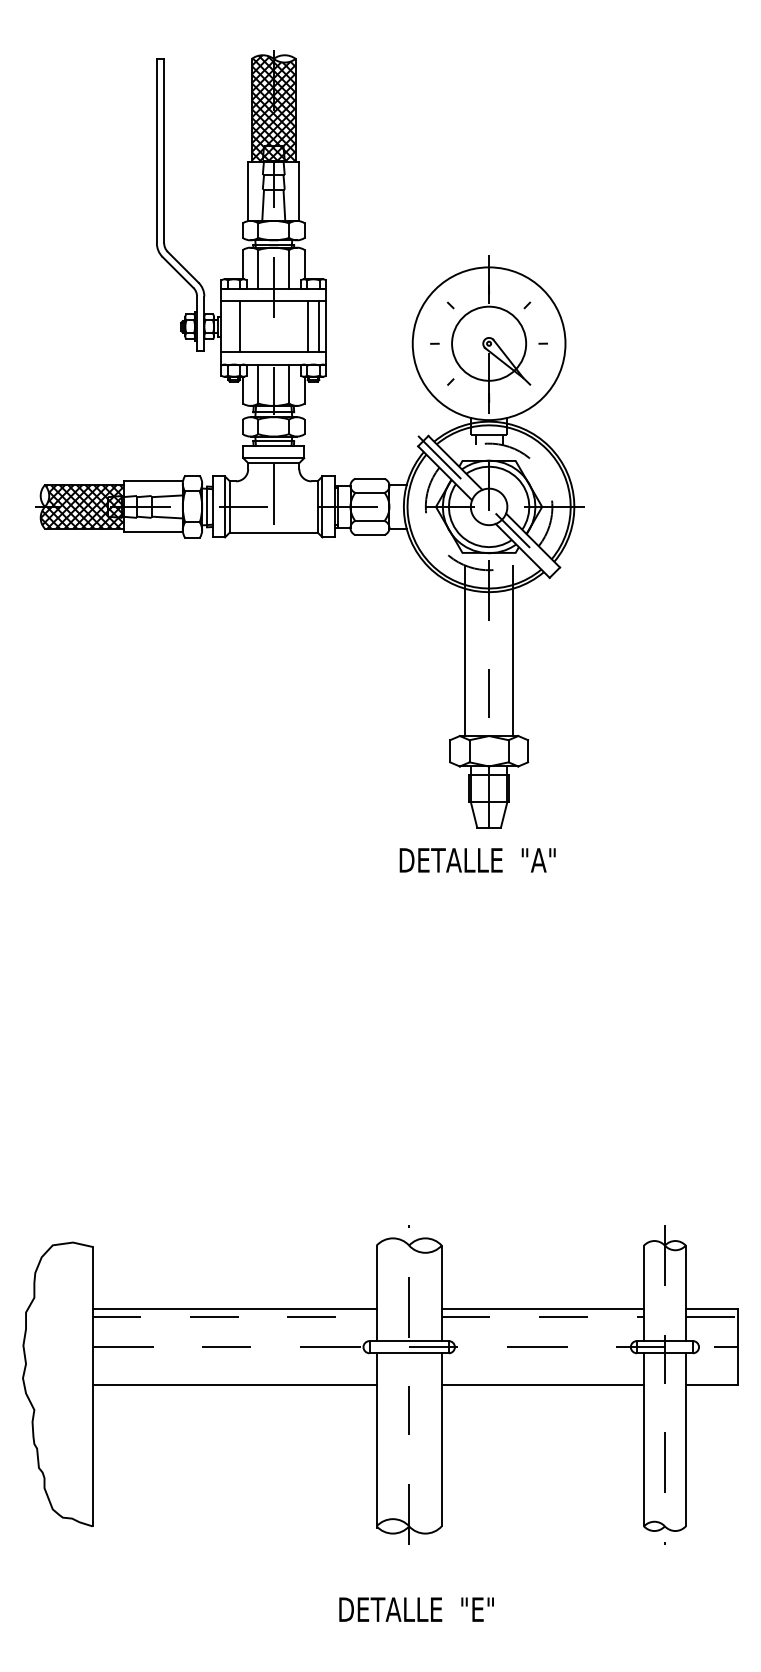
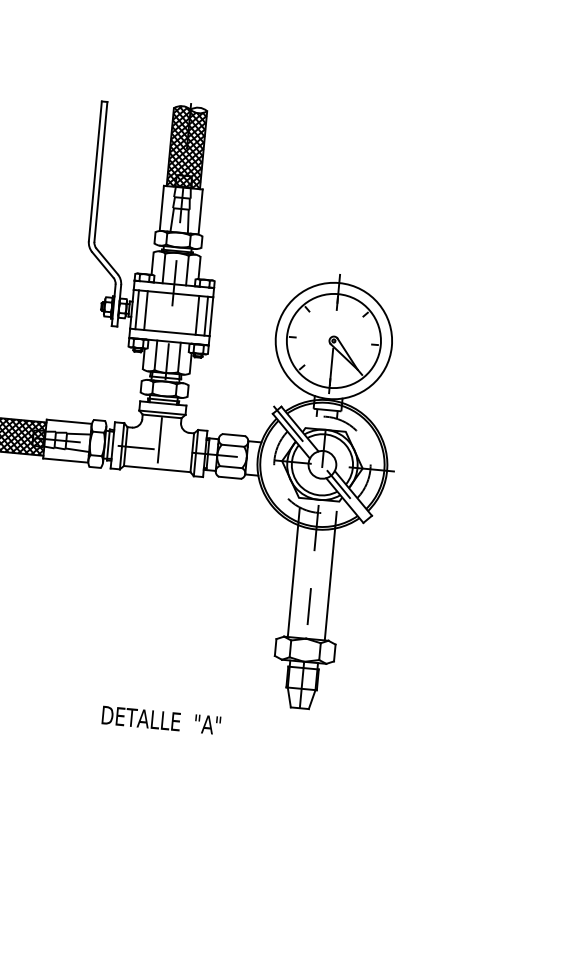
line: (228, 326) -> (137, 309), added
circle: (488, 343) -> (333, 340), size x1.67
text: (477, 860) -> (161, 720), moved

